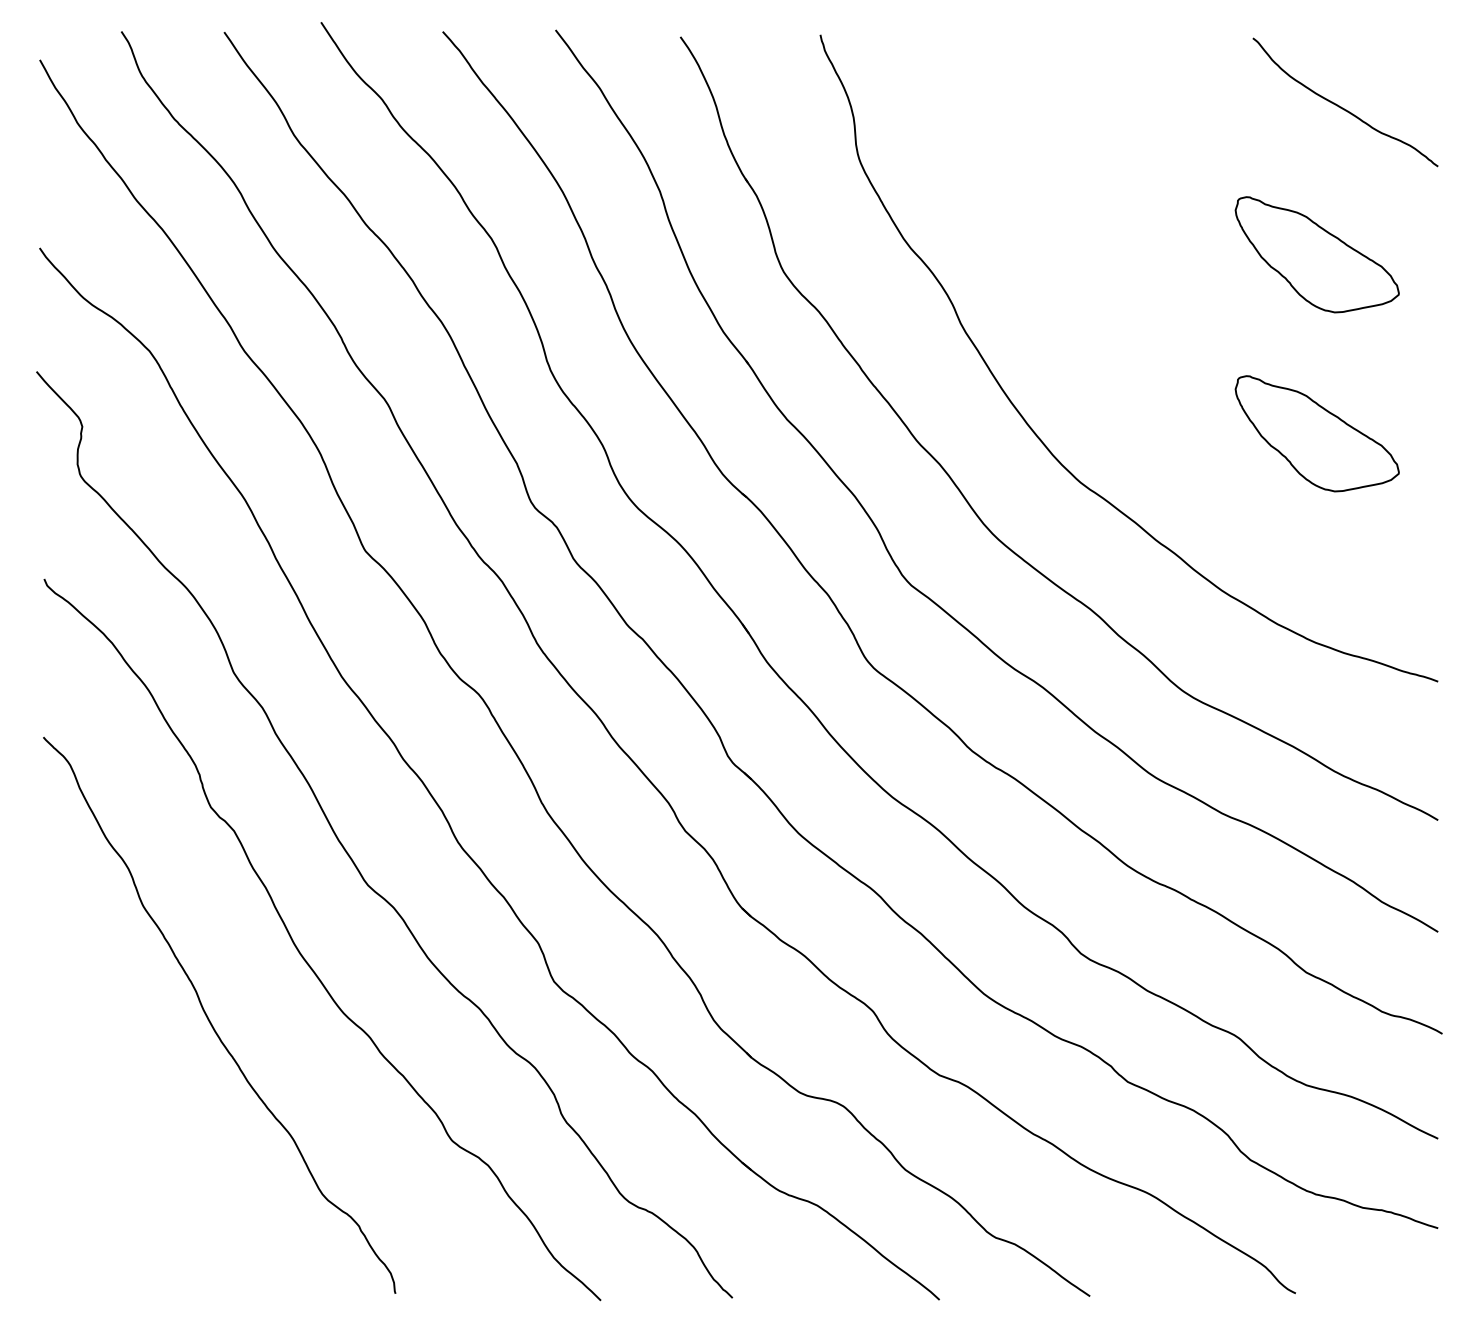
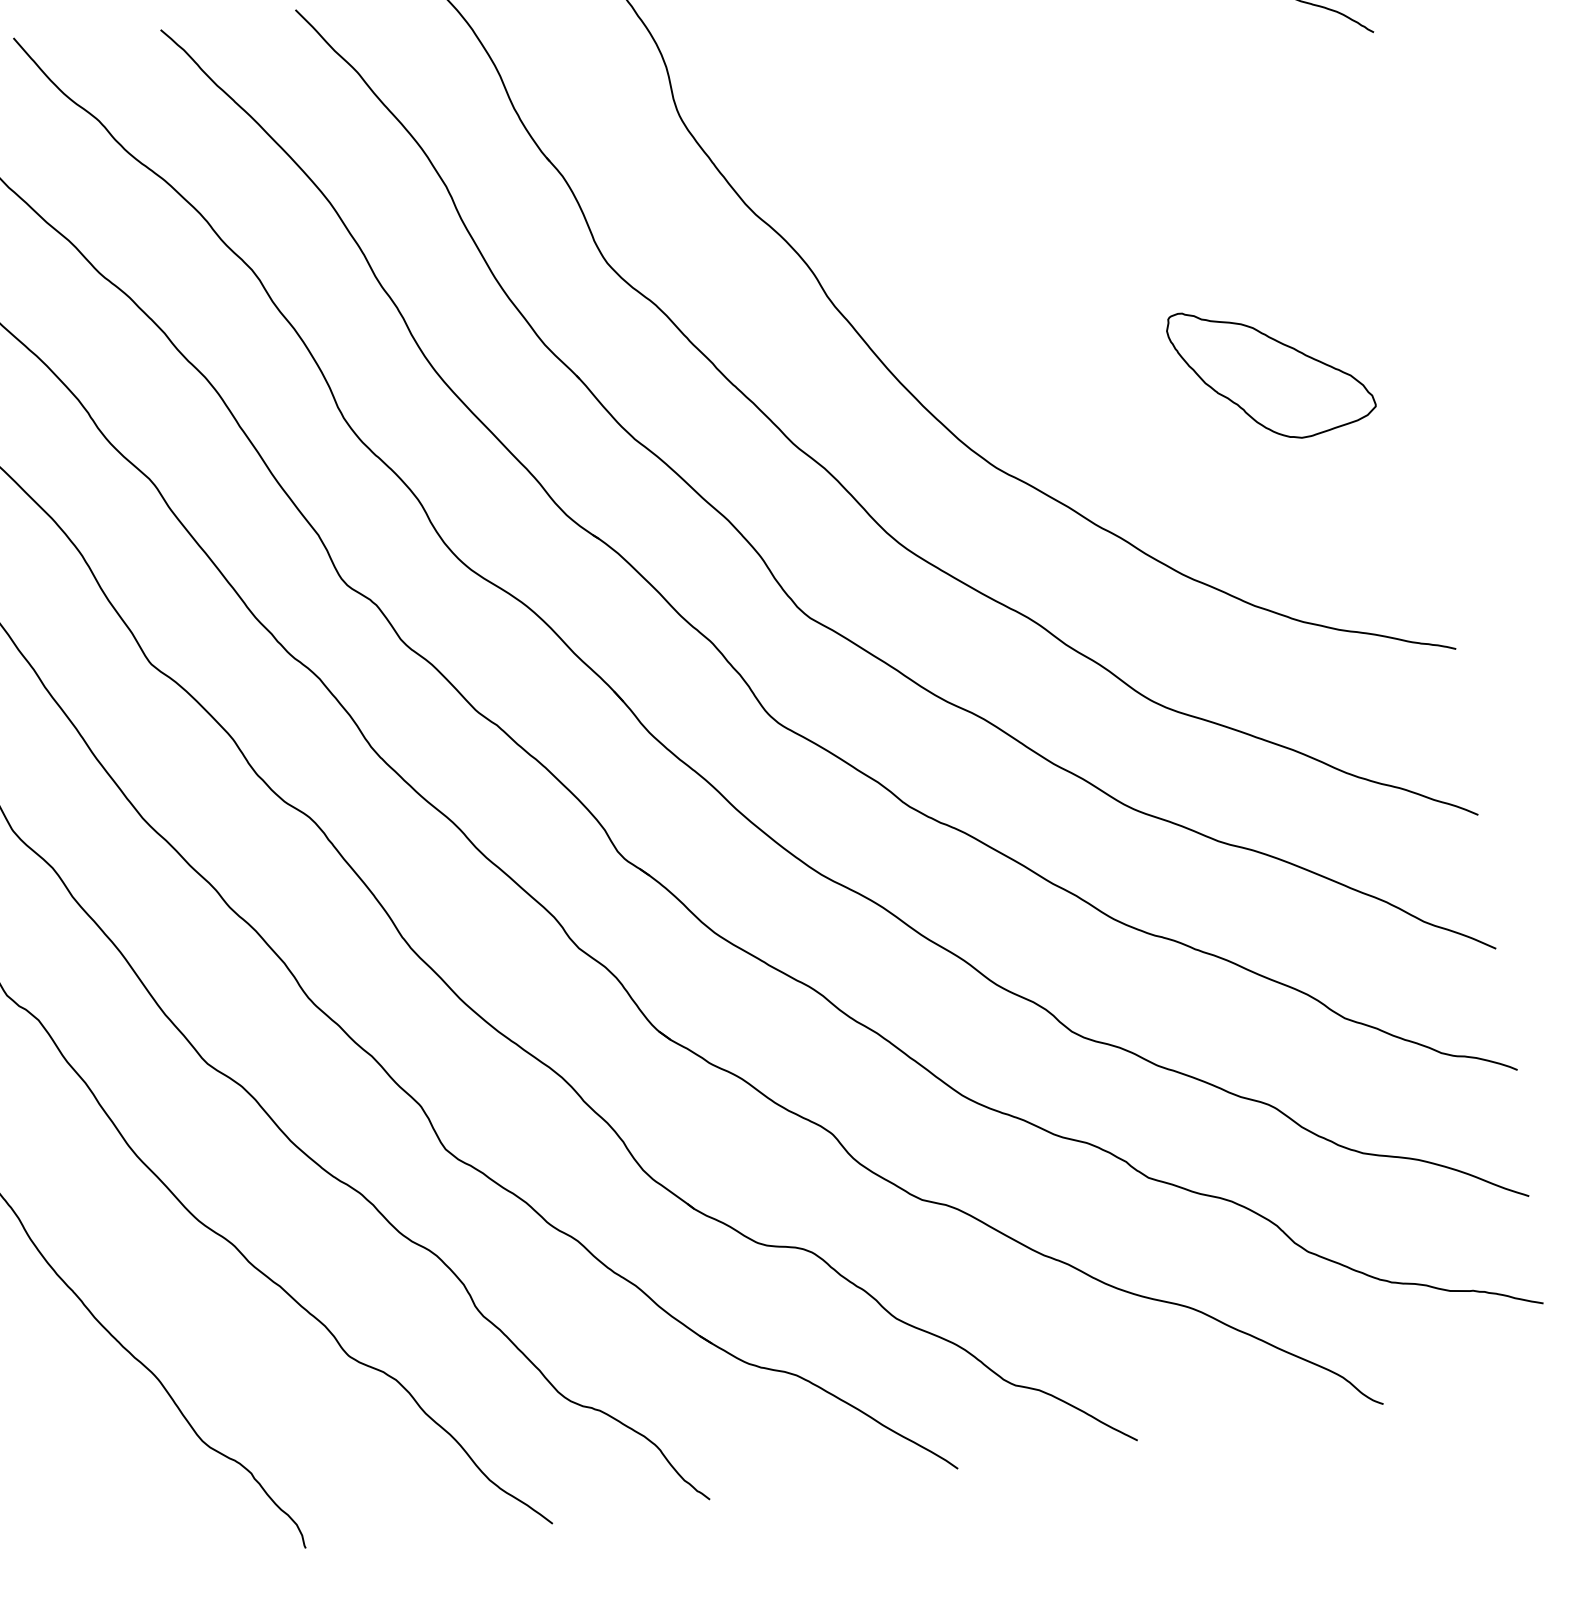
part: (1316, 254) -> (1242, 157), removed

